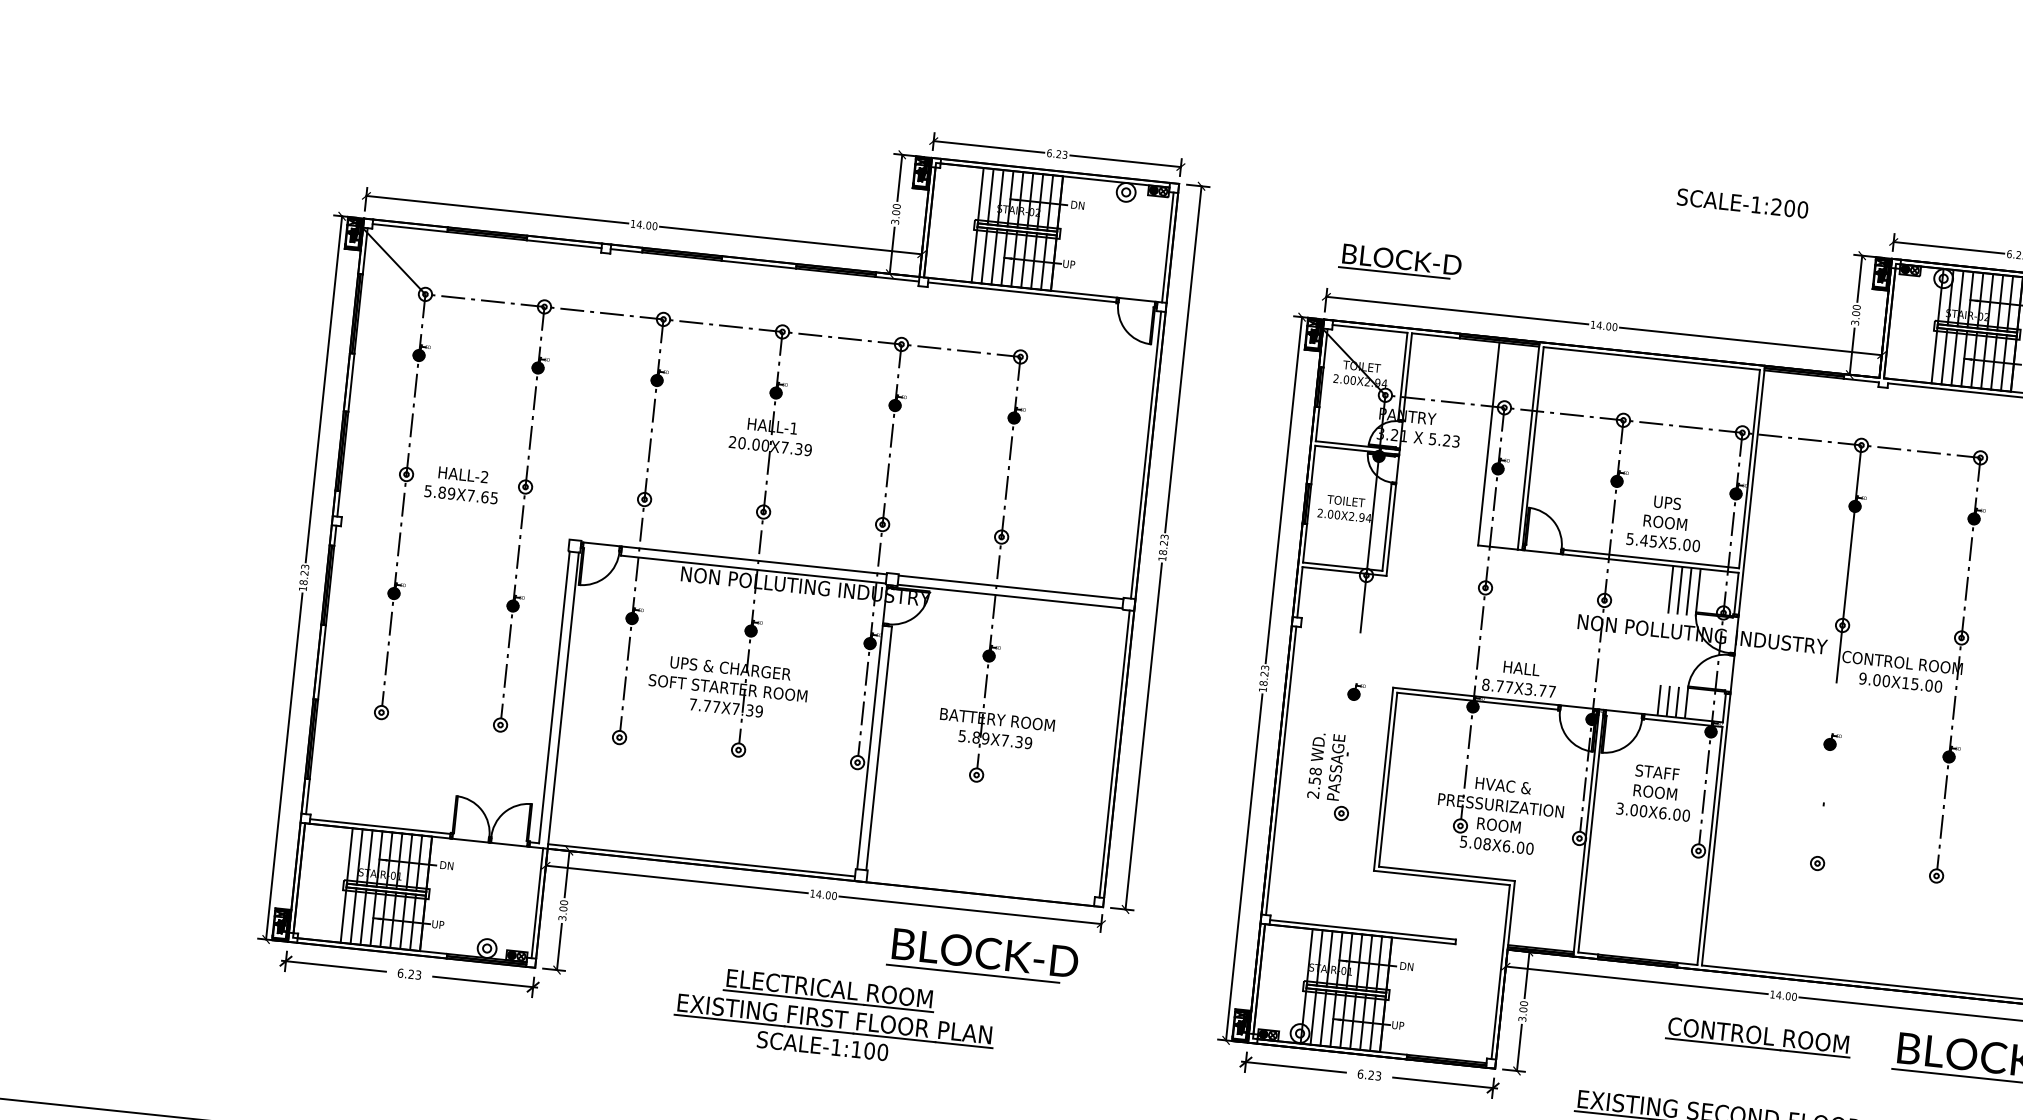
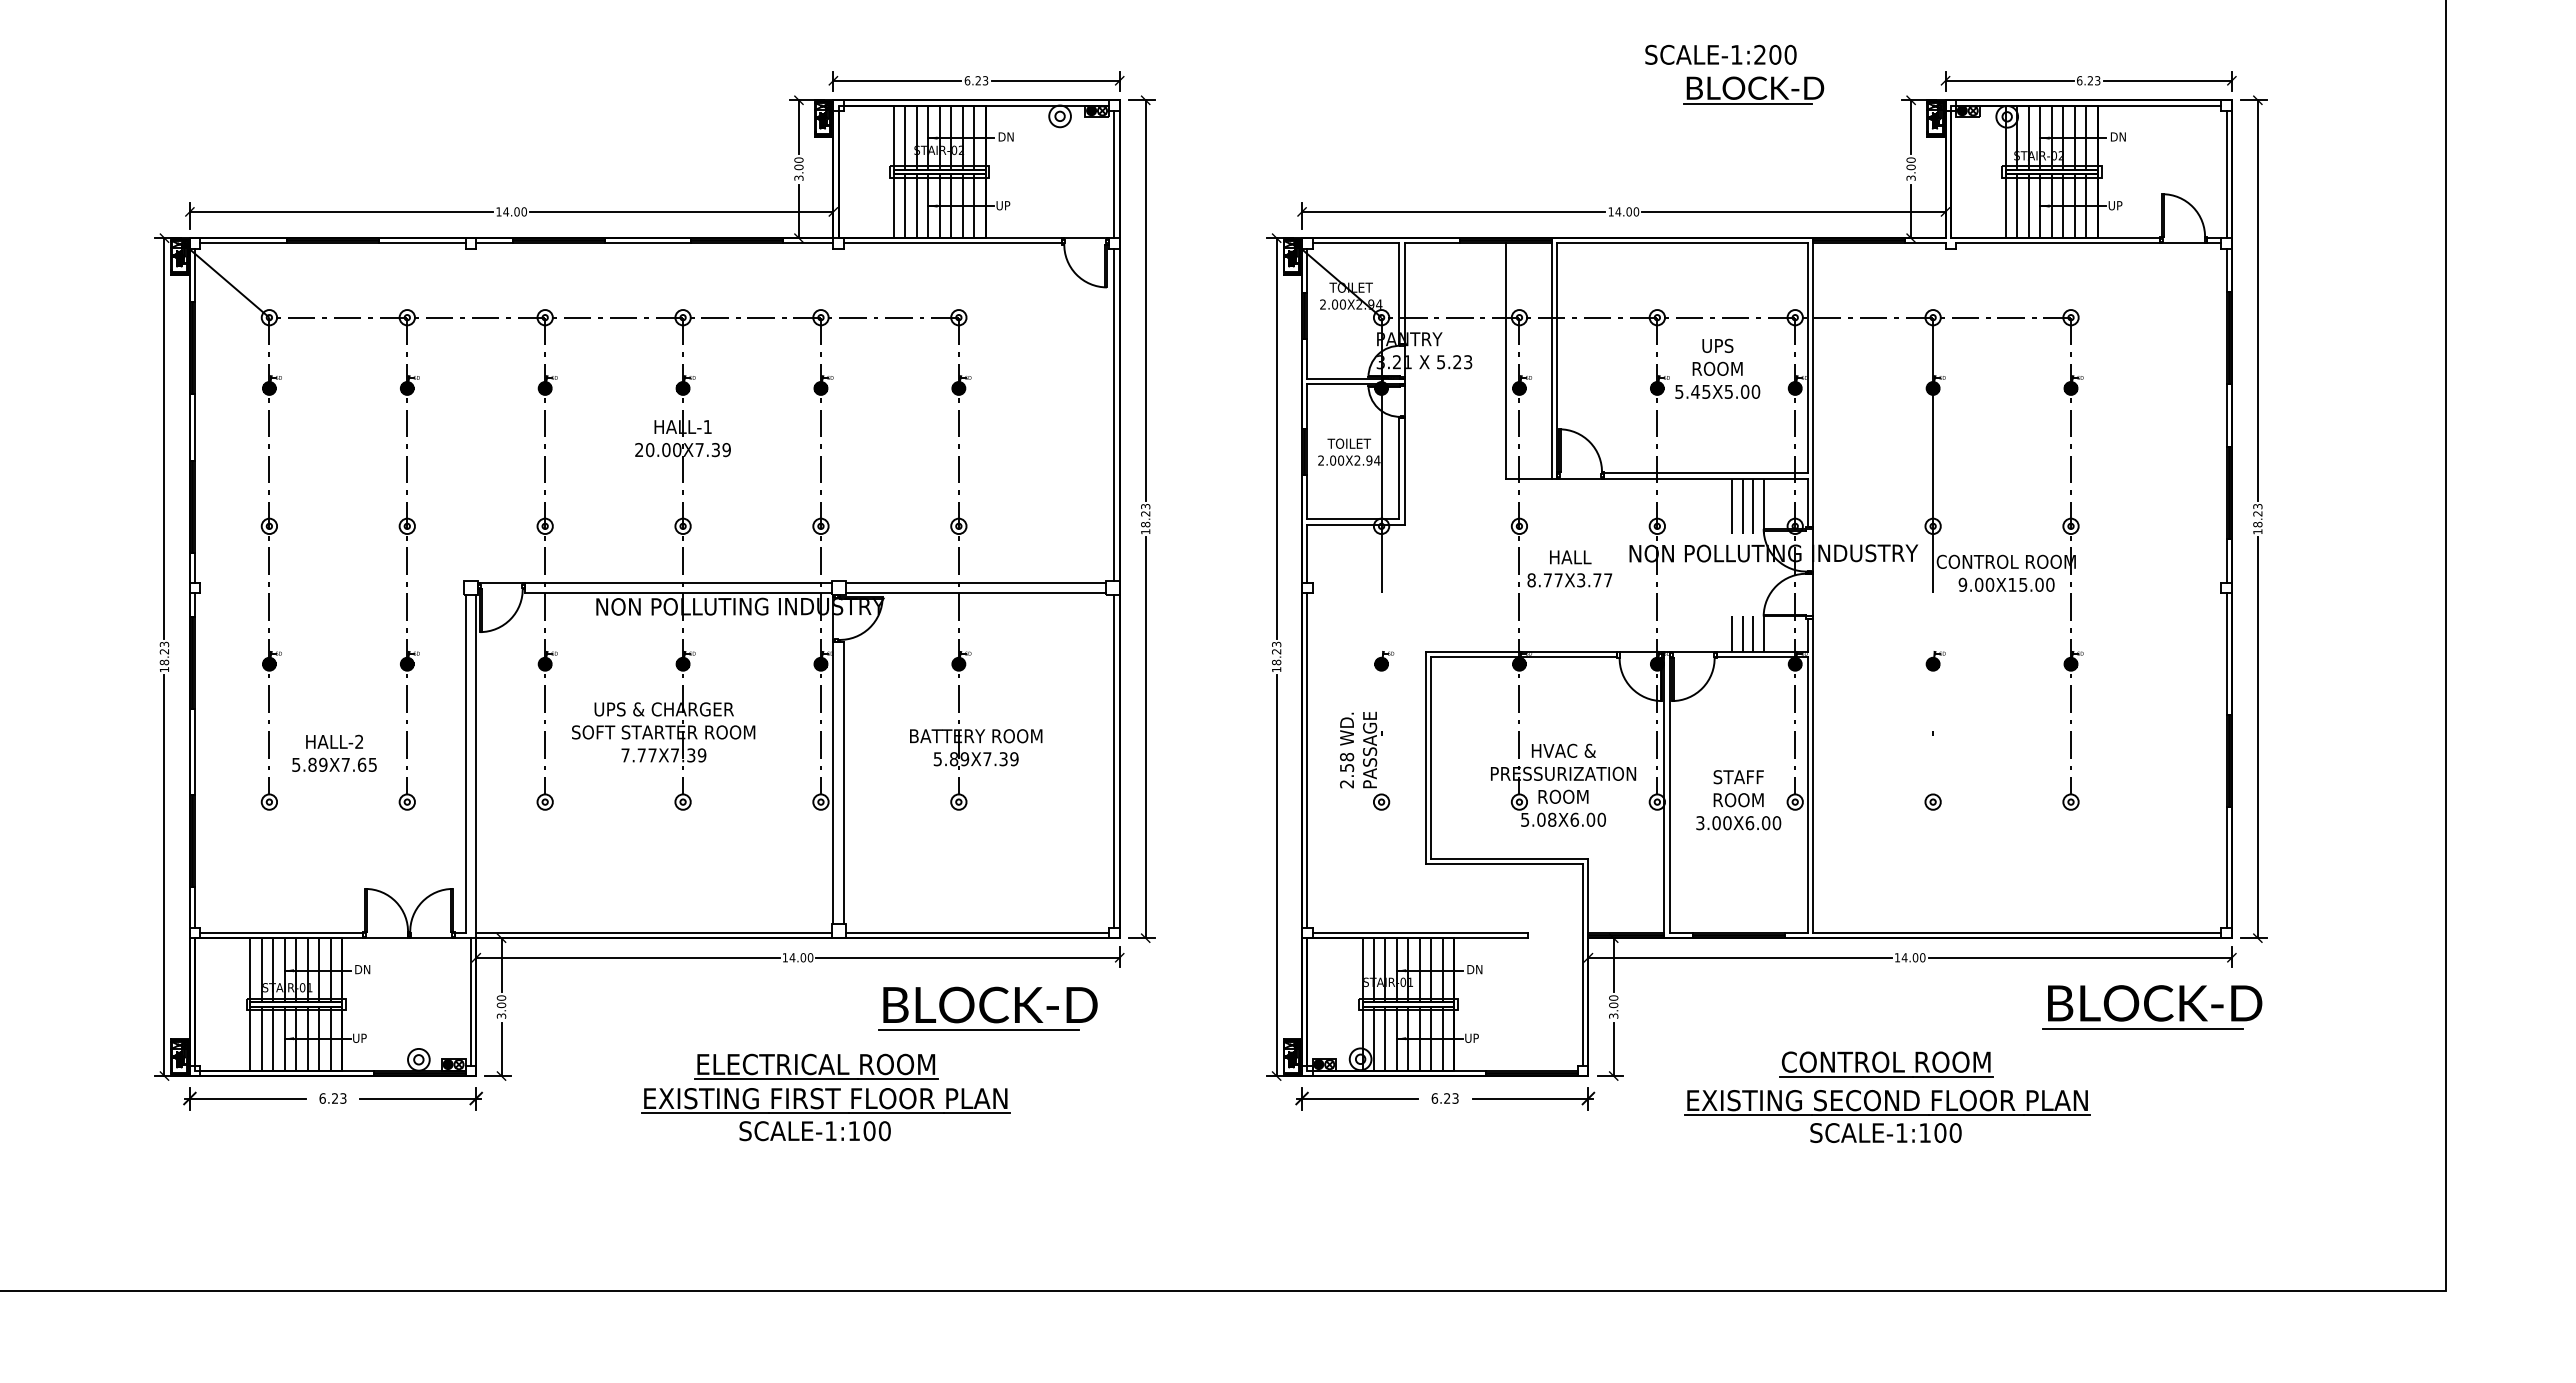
text: (1742, 203) -> (1720, 54), moved
part: (1400, 261) -> (1753, 90), moved
text: (462, 484) -> (334, 752), moved
text: (1665, 522) -> (1717, 368), moved
text: (1519, 678) -> (1569, 568), moved
text: (1655, 792) -> (1738, 800), moved
line: (980, 889) -> (977, 932), added
part: (1758, 1037) -> (1886, 1064), moved

